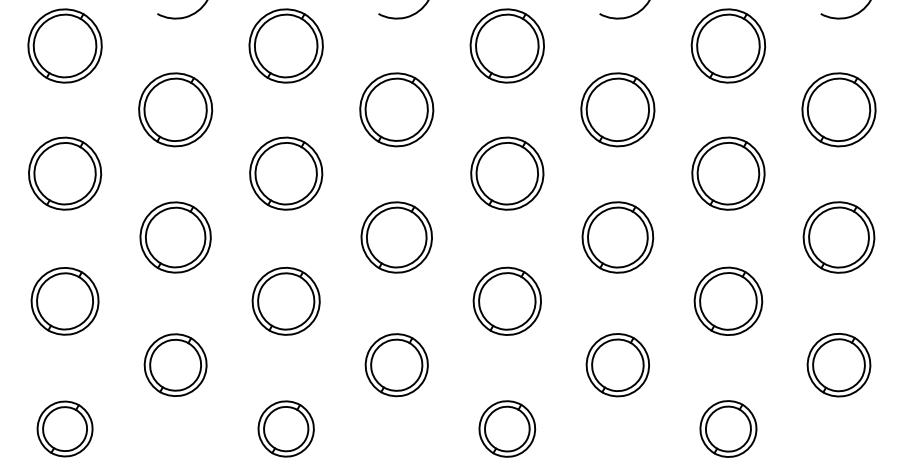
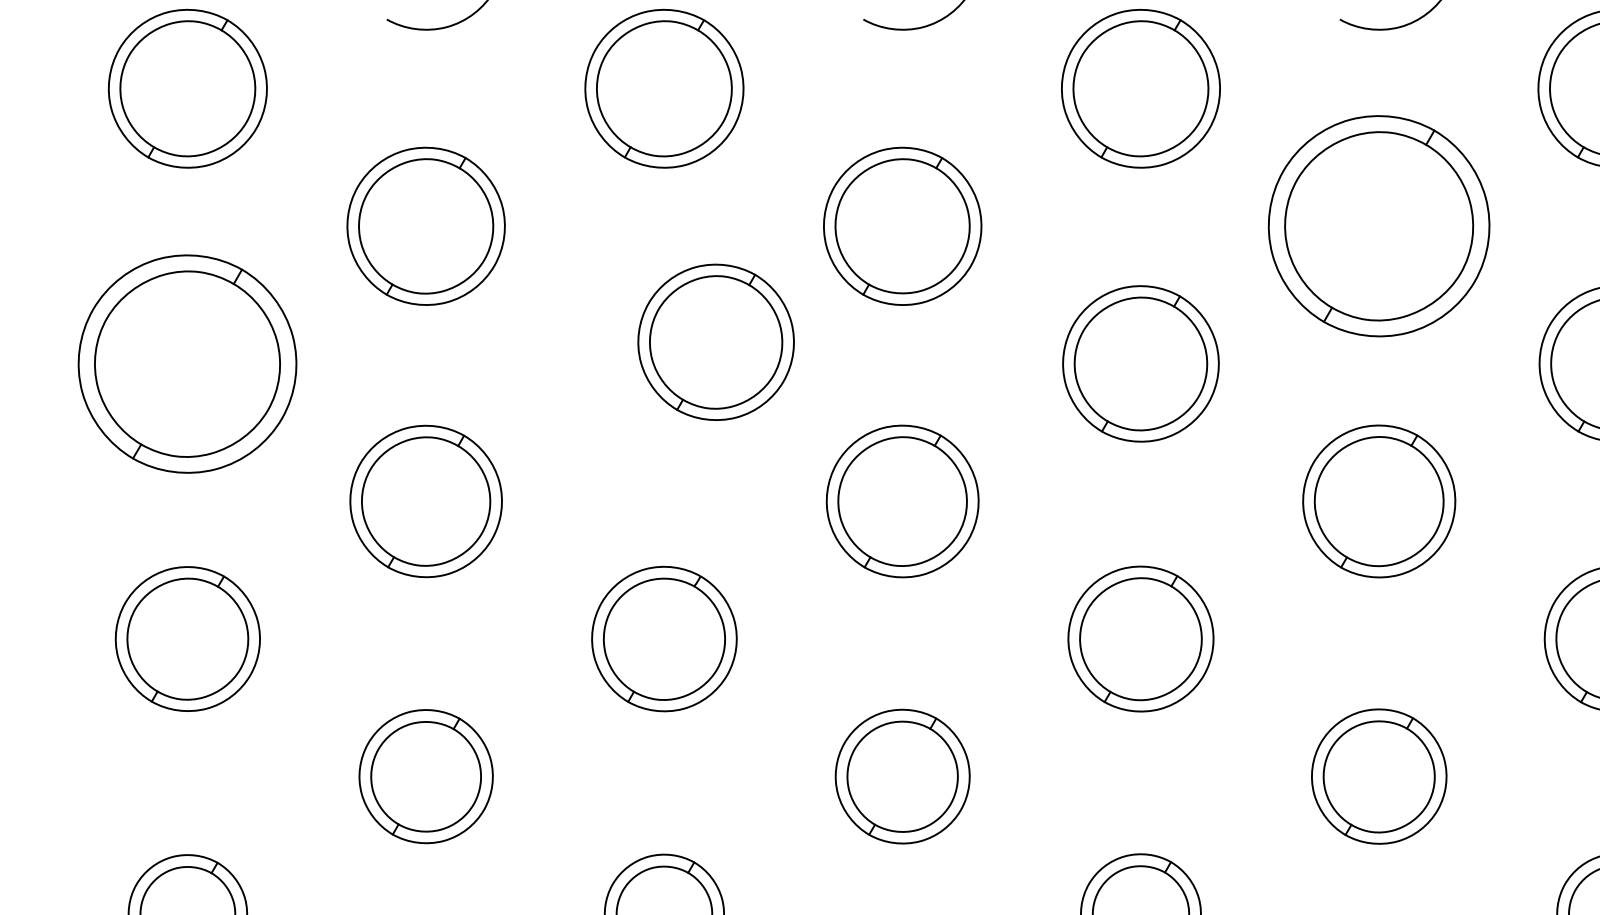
part: (617, 109) -> (1378, 225), size x1.4
part: (65, 173) -> (188, 363), size x1.4
part: (286, 173) -> (716, 341), moved

